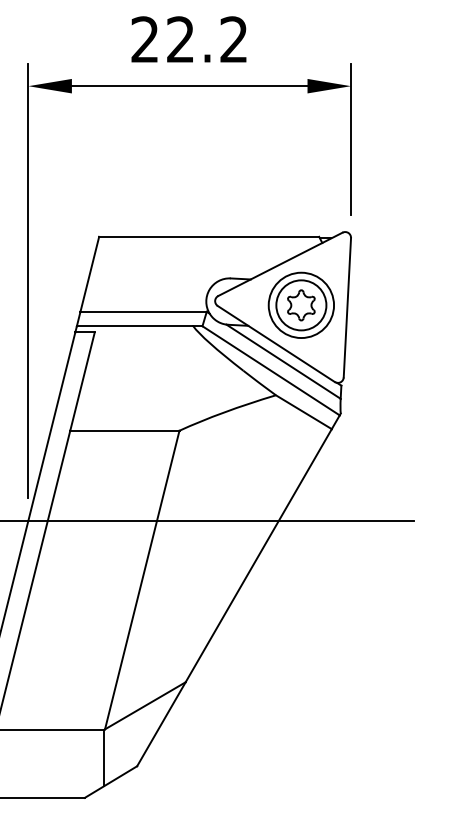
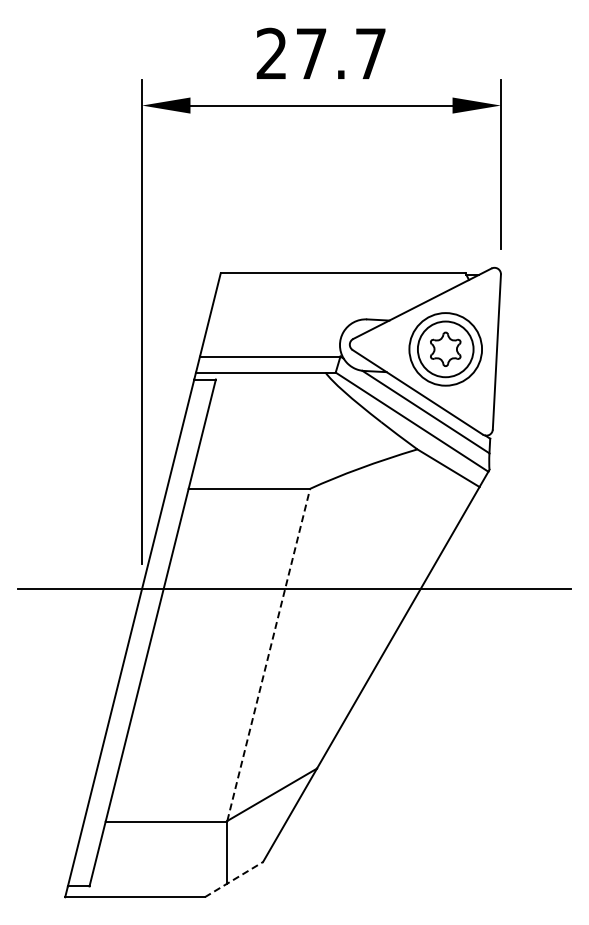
text: (206, 38) -> (340, 52), 22.2 -> 27.7
line: (142, 579) -> (268, 654), solid -> dashed
line: (111, 781) -> (234, 879), solid -> dashed

